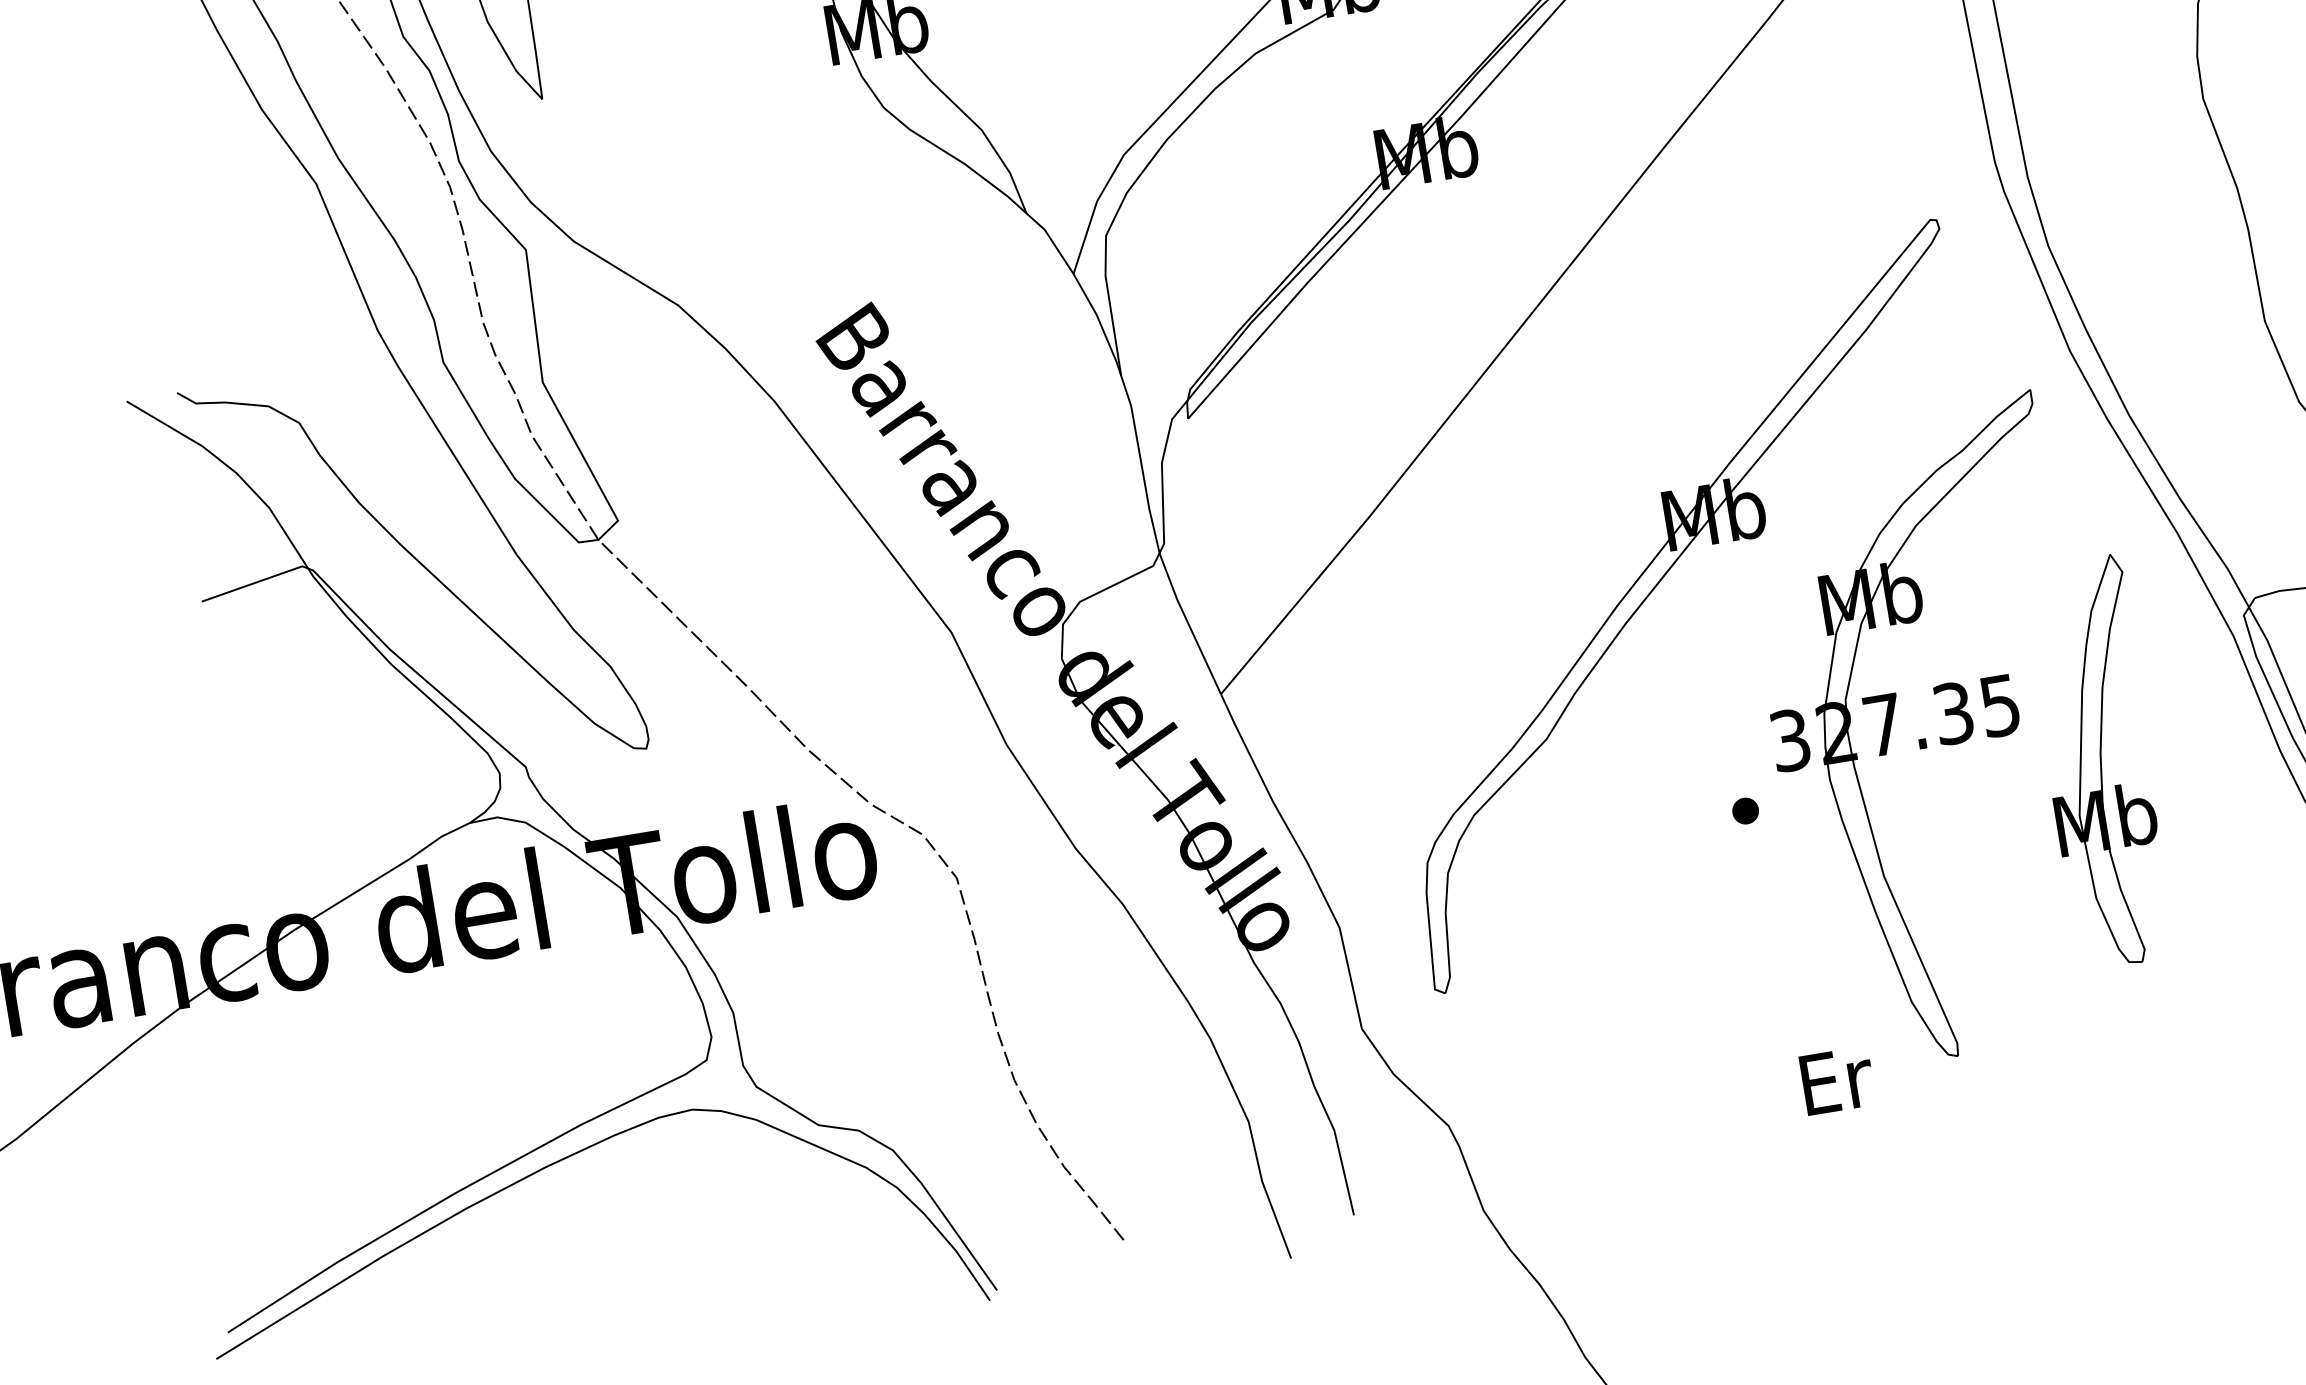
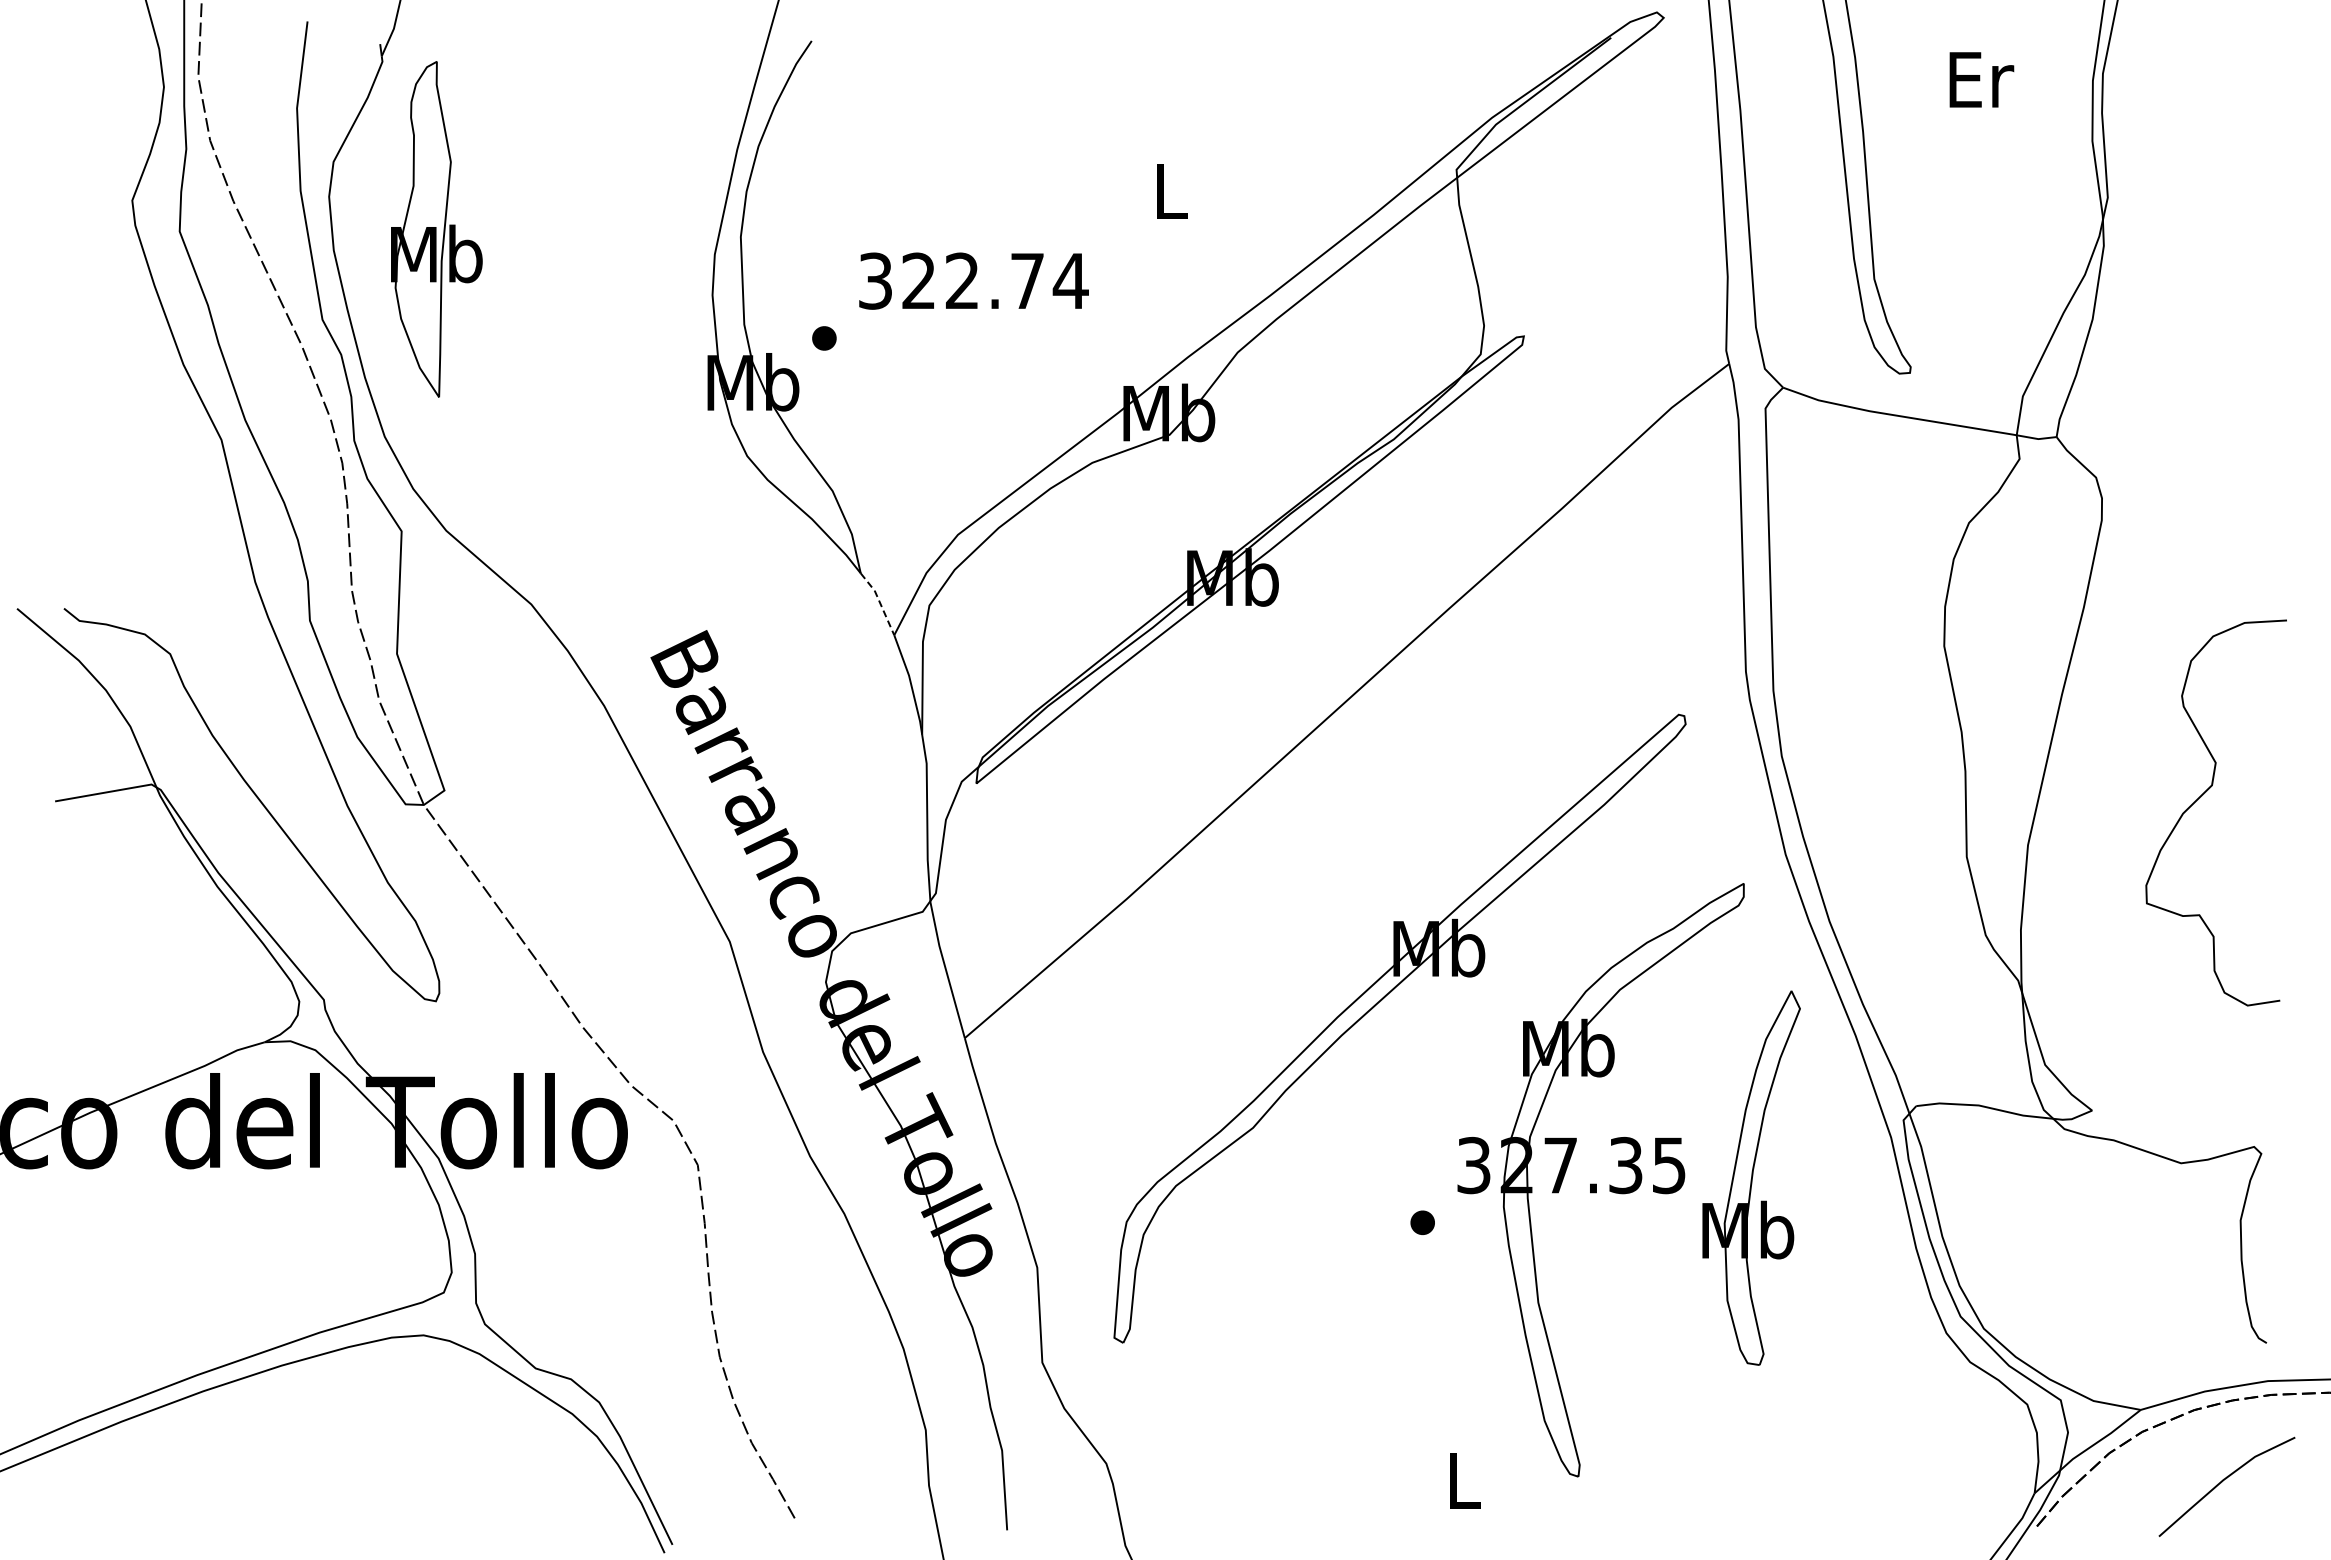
line: (1051, 241) -> (879, 602), solid -> dashed
part: (2100, 761) -> (1751, 1177), moved
text: (1837, 1080) -> (1465, 1480), Er -> L

